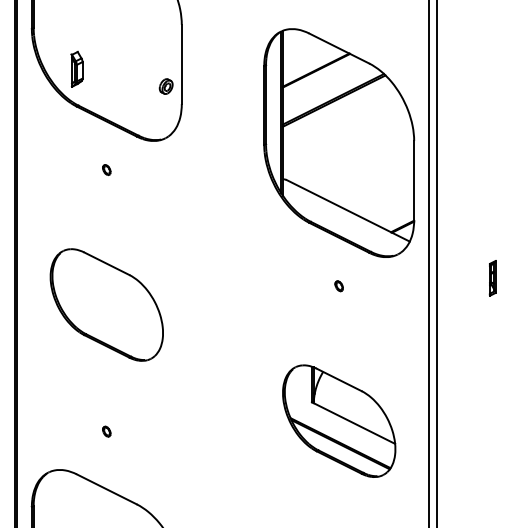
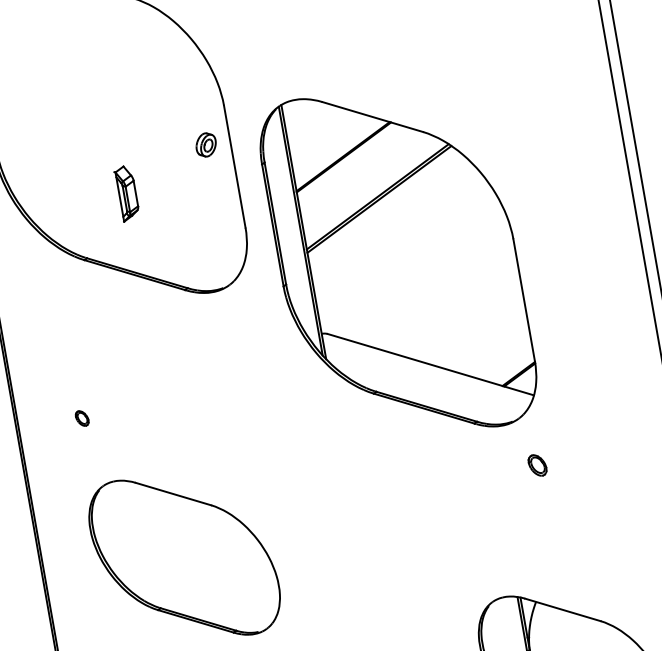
part: (76, 68) -> (126, 192), moved
part: (165, 86) -> (205, 145), moved
part: (339, 142) -> (398, 261), moved
part: (106, 169) -> (81, 417), moved
part: (338, 286) -> (536, 466), size x1.4

